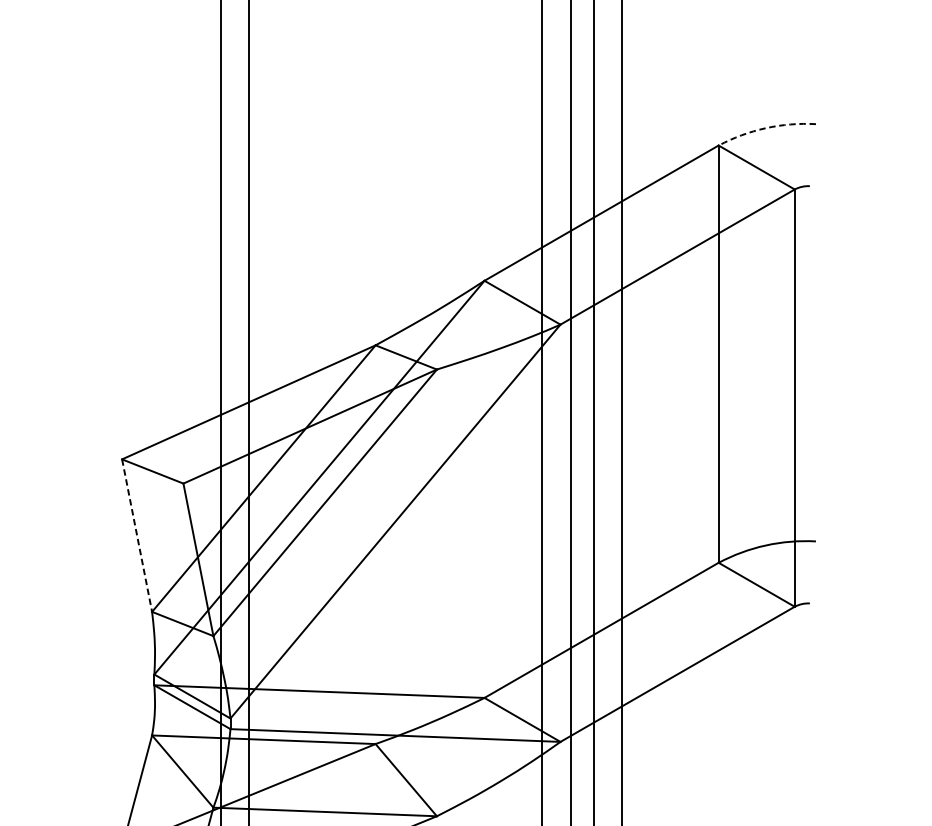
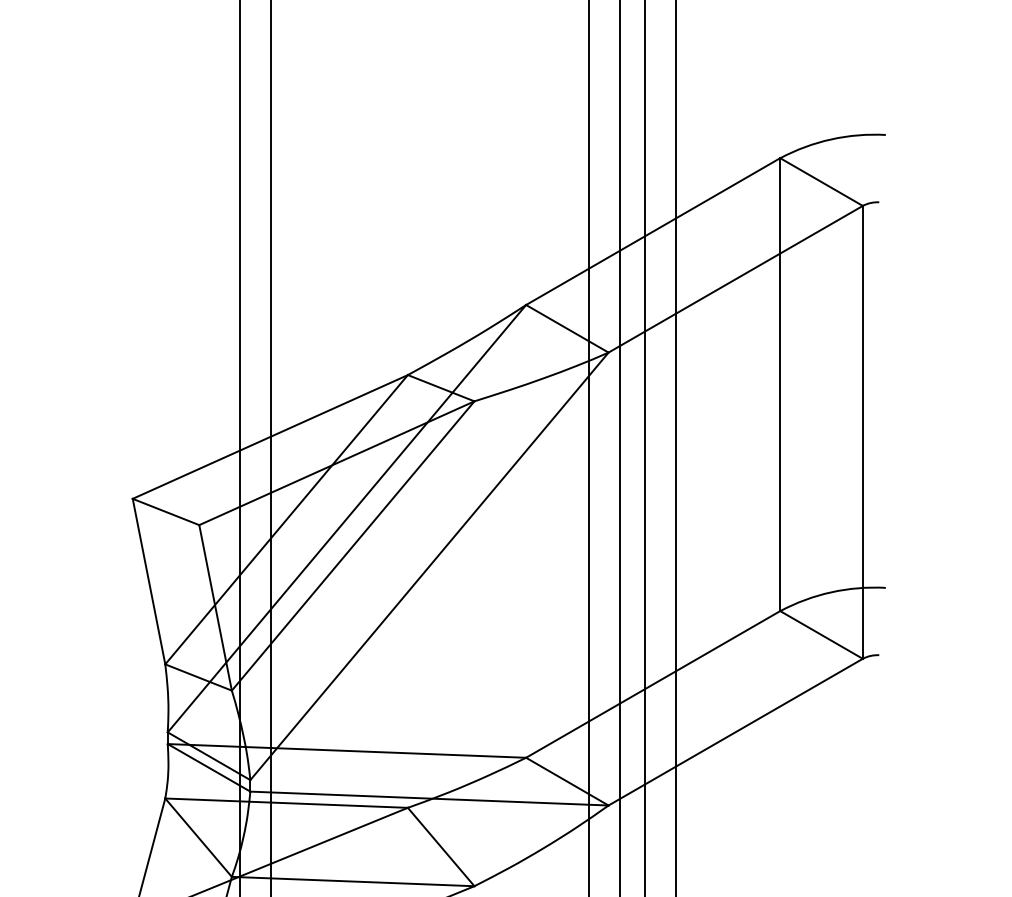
arc: (765, 128) -> (831, 139), dashed -> solid
line: (137, 536) -> (149, 582), dashed -> solid

